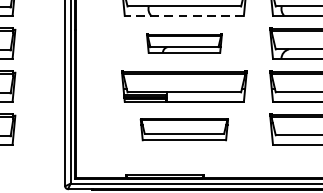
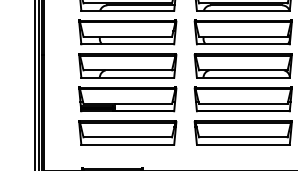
line: (183, 16) -> (127, 44), dashed -> solid
part: (183, 43) -> (127, 65), size x1.67
part: (183, 129) -> (127, 132), size x1.43

